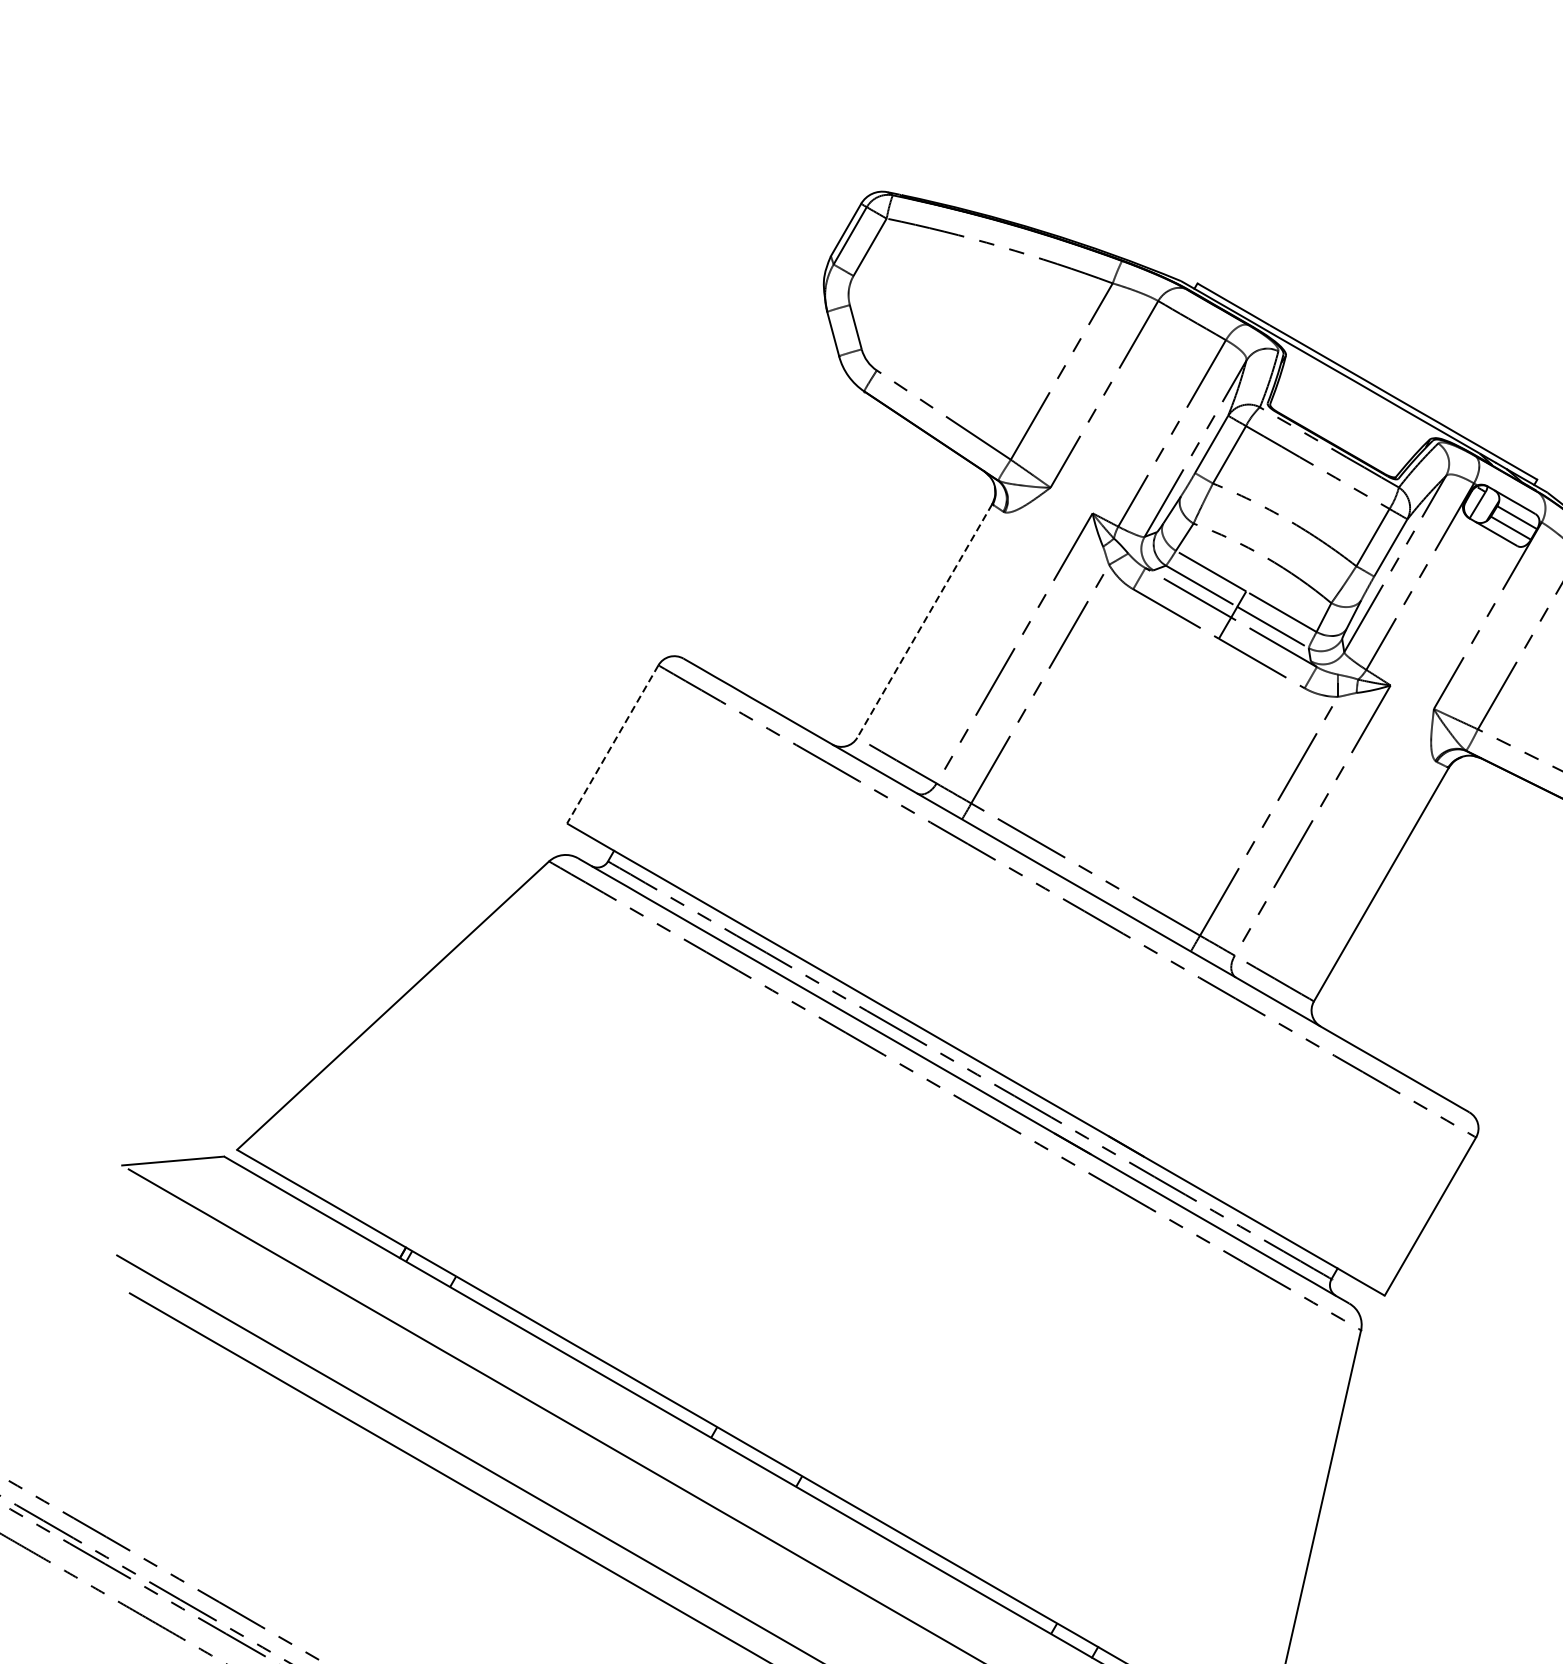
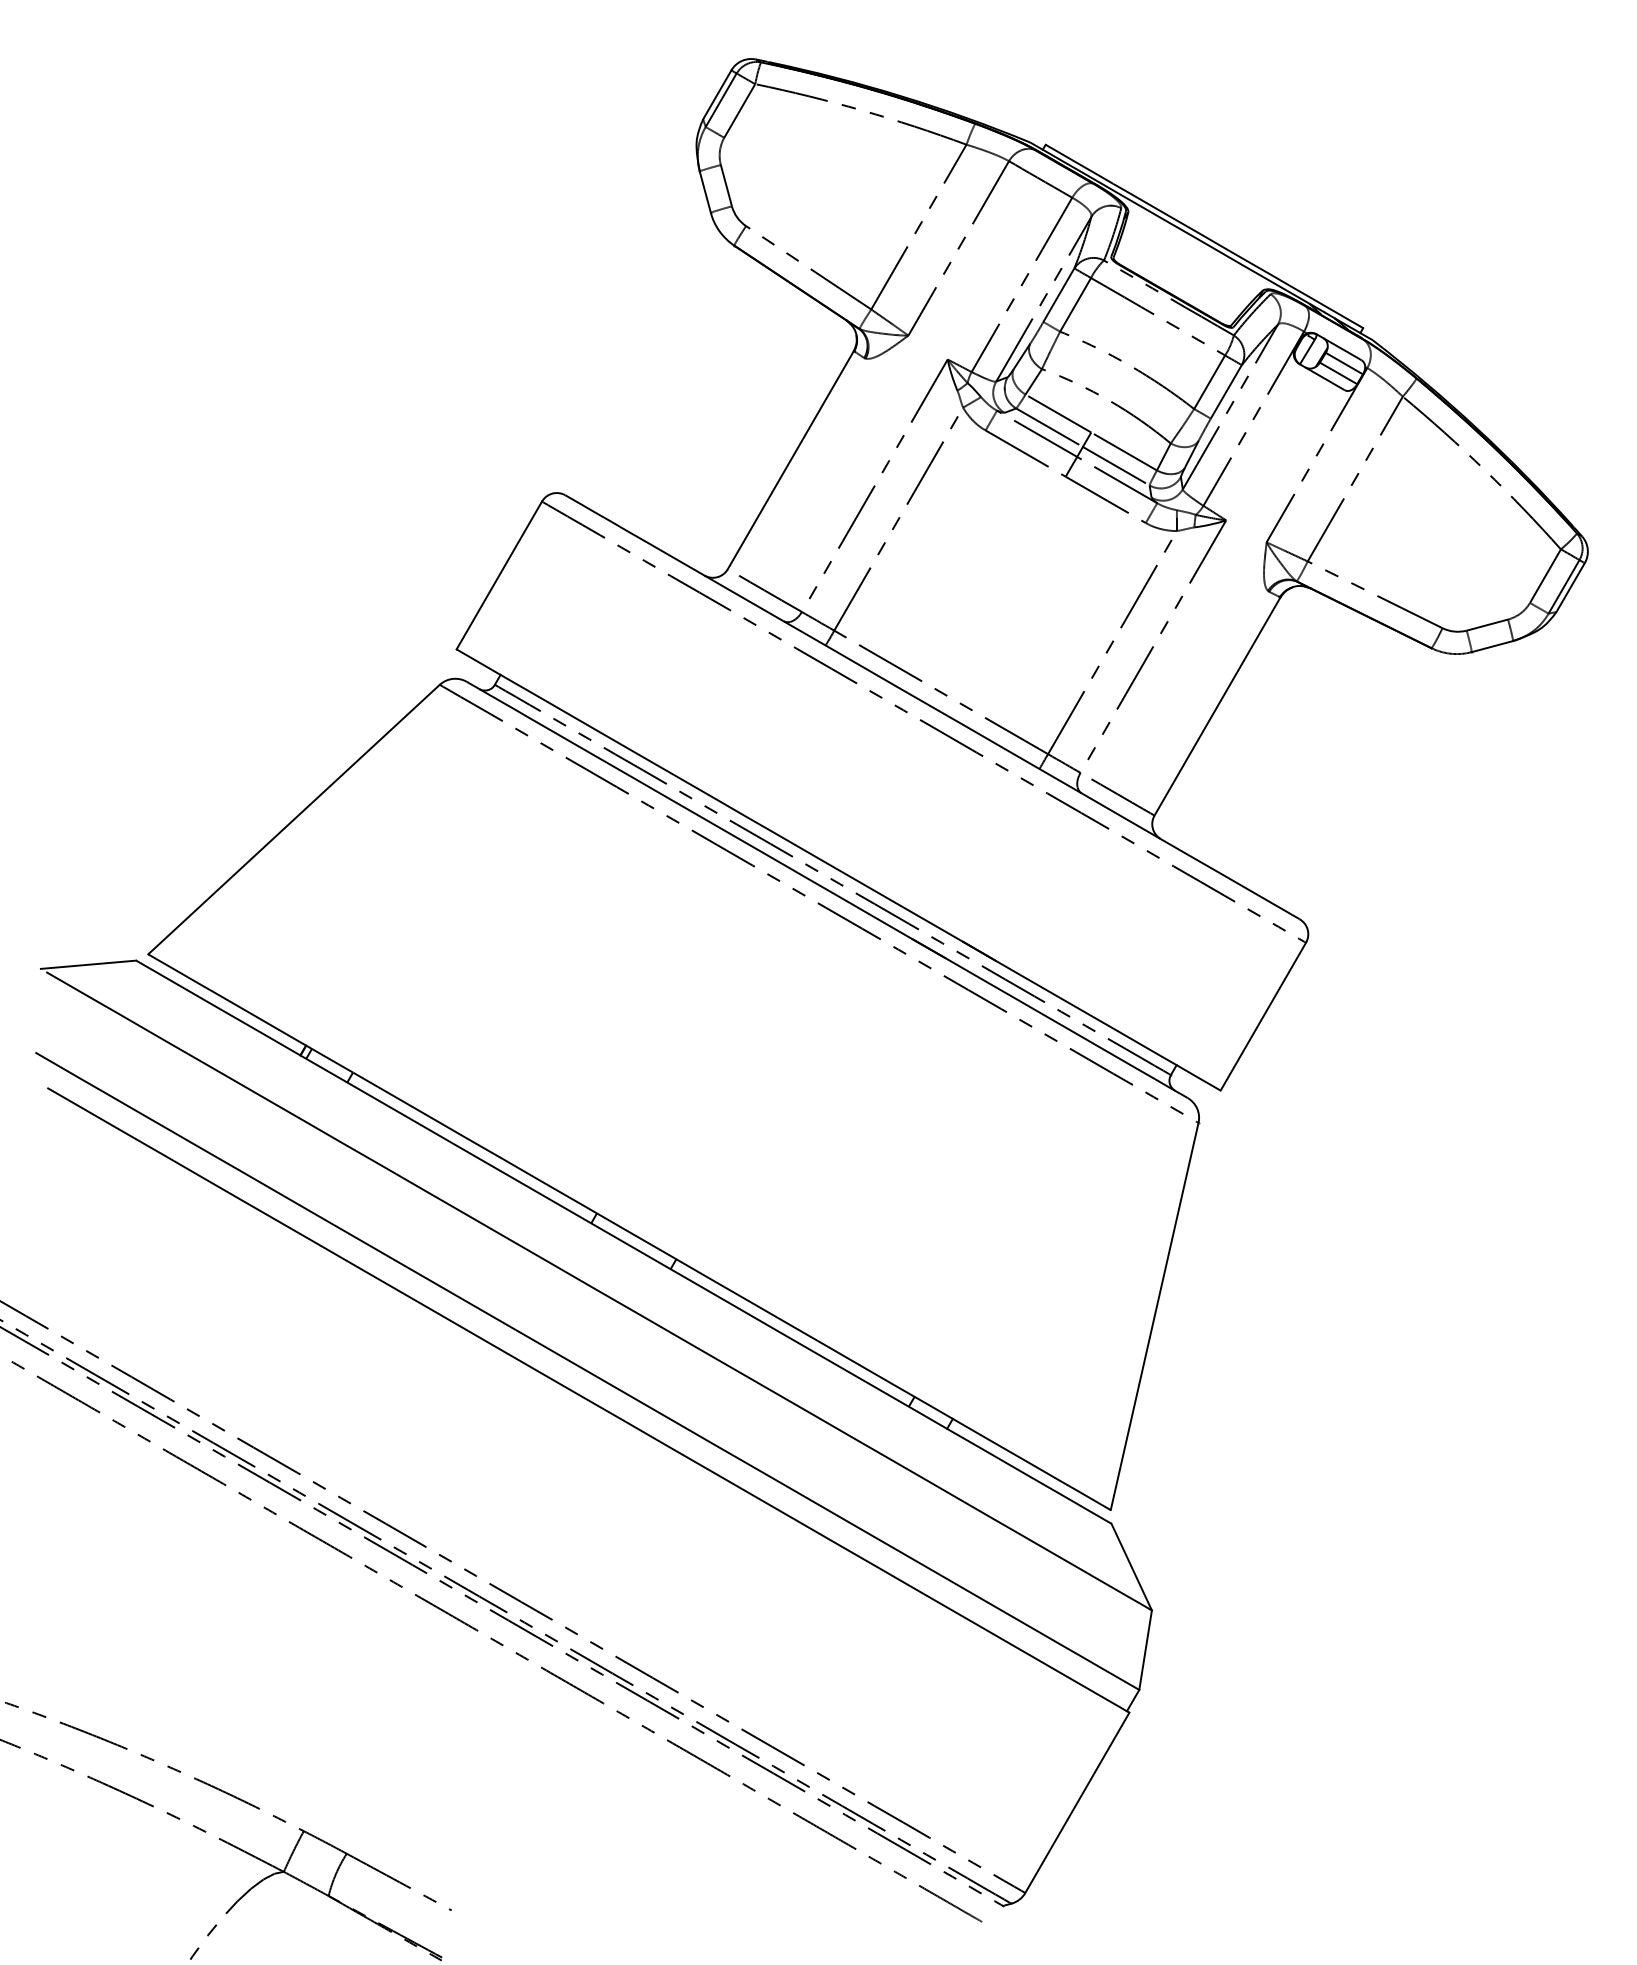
line: (924, 621) -> (790, 460), dashed -> solid
line: (612, 744) -> (499, 575), dashed -> solid

